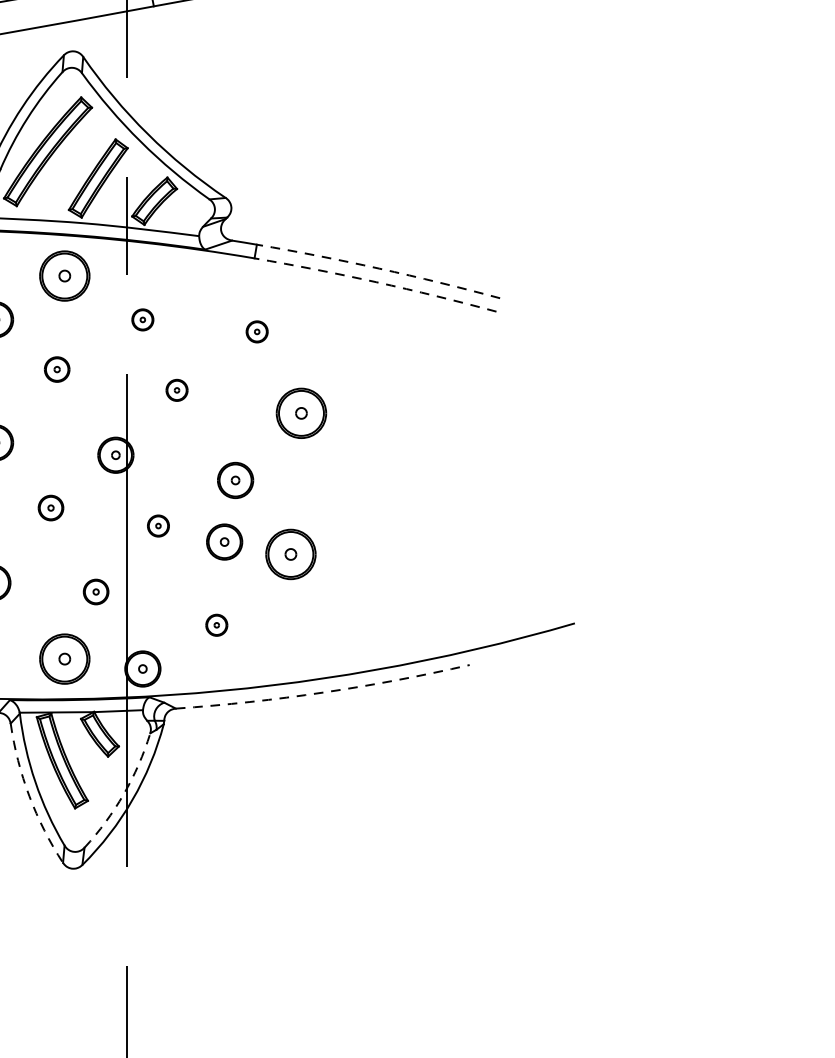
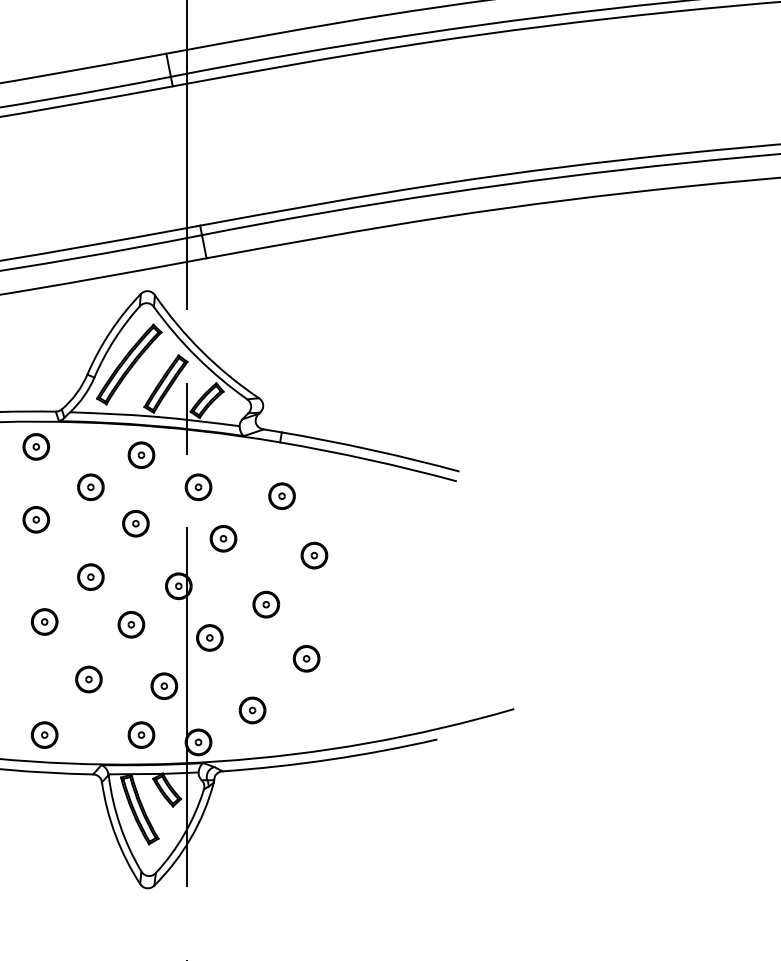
arc: (379, 268) -> (371, 449), dashed -> solid
part: (64, 274) -> (141, 454), size x0.71
arc: (375, 281) -> (368, 459), dashed -> solid
part: (142, 320) -> (198, 487), size x1.67
part: (256, 331) -> (281, 495), size x1.67
part: (56, 369) -> (135, 523), size x1.43
part: (177, 389) -> (223, 538), size x1.67
part: (301, 413) -> (314, 555), size x0.71
part: (51, 507) -> (131, 624), size x1.43
part: (157, 525) -> (209, 637), size x1.67
part: (224, 541) -> (258, 649), removed
part: (290, 554) -> (306, 658), size x0.71
part: (96, 591) -> (164, 685), size x1.43
part: (216, 625) -> (252, 710), size x1.67
part: (64, 658) -> (141, 734), size x0.71
arc: (323, 692) -> (330, 759), dashed -> solid
arc: (123, 793) -> (184, 833), dashed -> solid
arc: (29, 796) -> (115, 835), dashed -> solid

